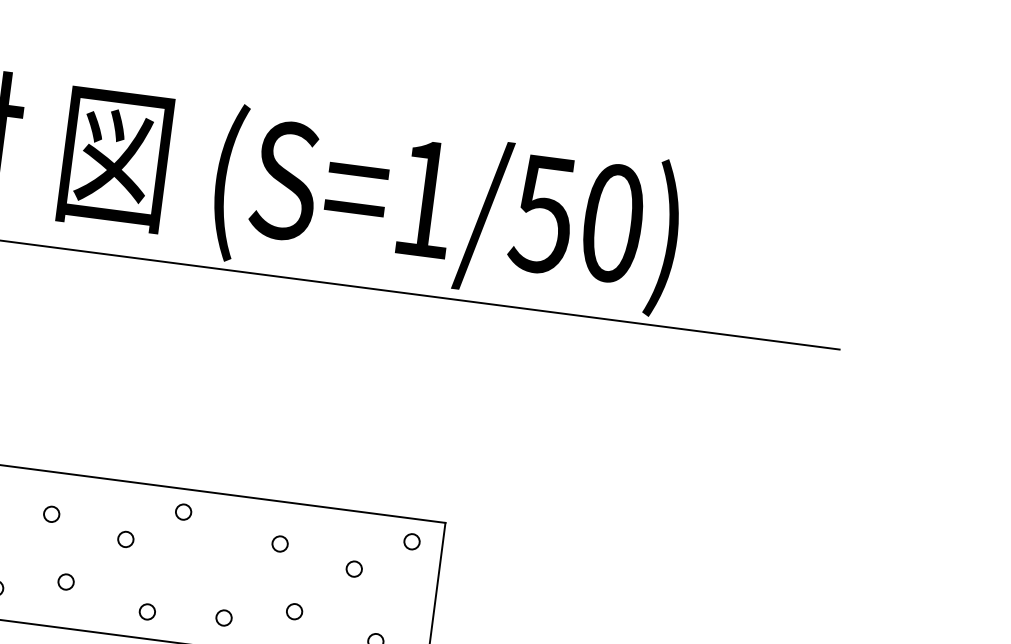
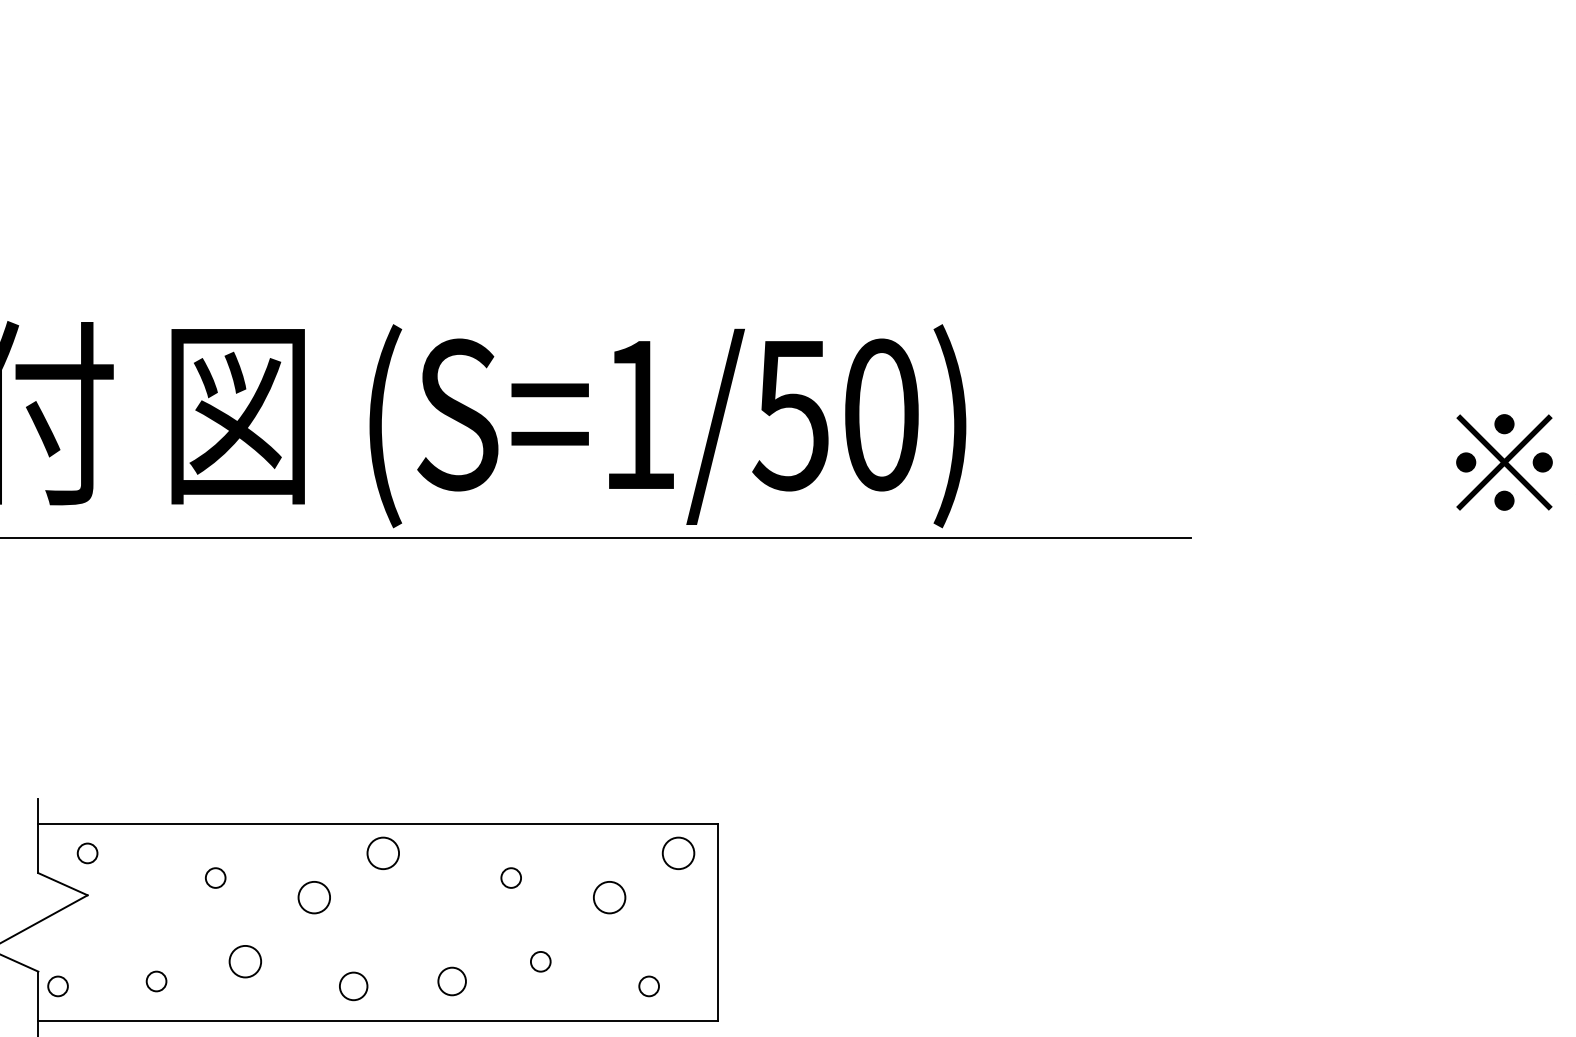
circle: (183, 512) -> (382, 853), size x1.6
circle: (125, 539) -> (313, 897), size x1.6
circle: (411, 541) -> (678, 853), size x1.6
circle: (354, 568) -> (609, 897), size x1.6
circle: (65, 581) -> (244, 961), size x1.6
circle: (147, 611) -> (353, 986), size x1.4
circle: (223, 617) -> (451, 981), size x1.4

